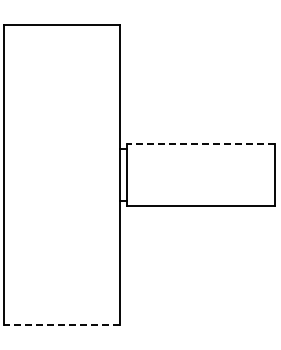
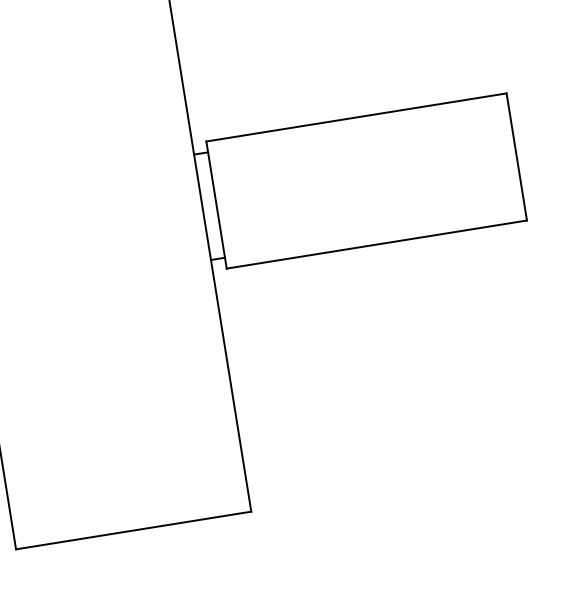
line: (200, 143) -> (355, 117), dashed -> solid
line: (62, 325) -> (134, 531), dashed -> solid

